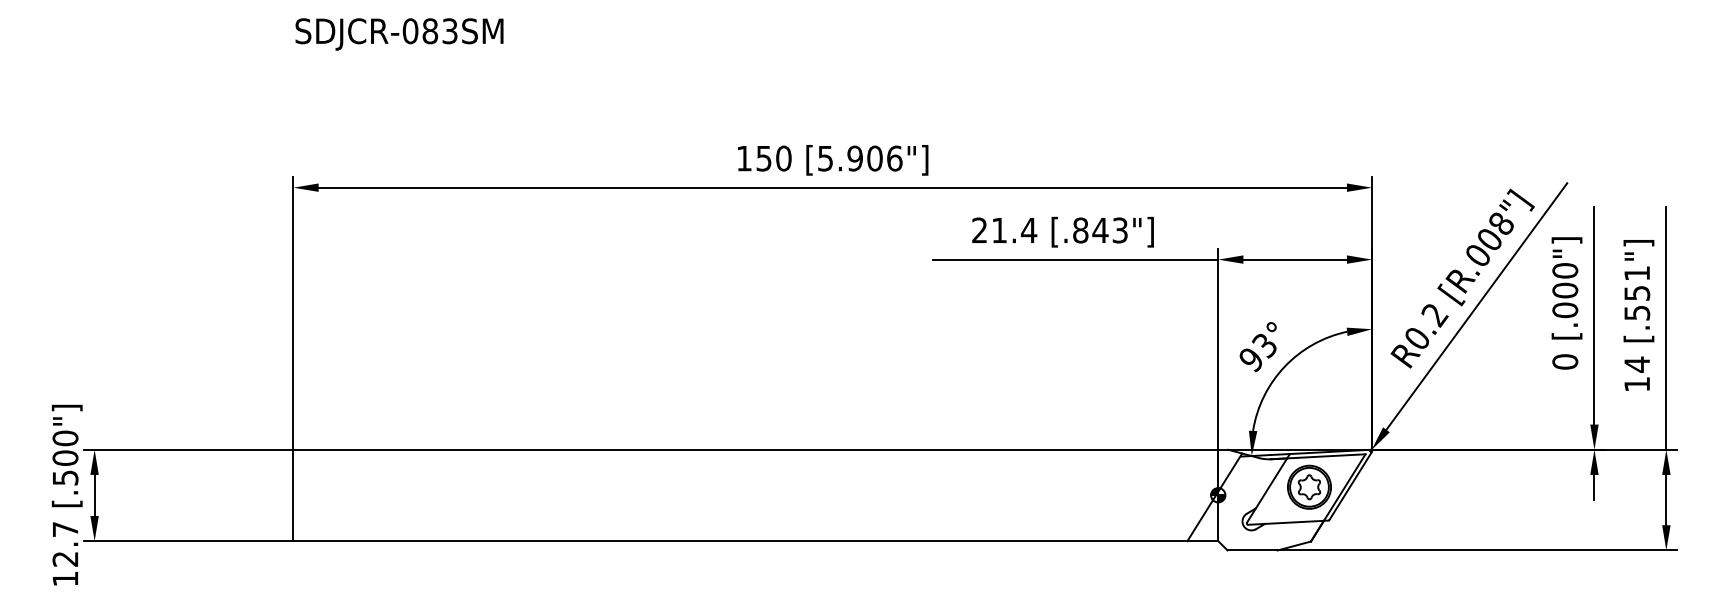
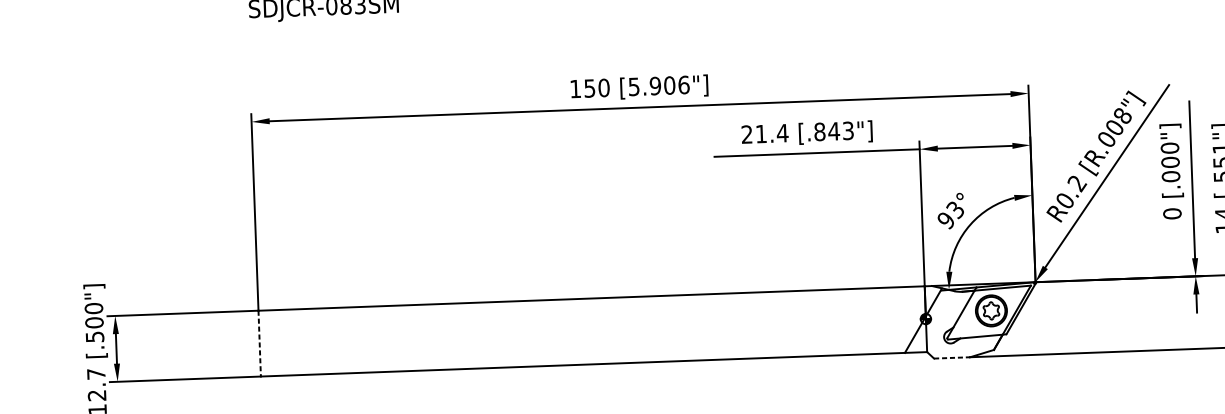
line: (293, 495) -> (259, 343), solid -> dashed
line: (1253, 550) -> (952, 357), solid -> dashed

